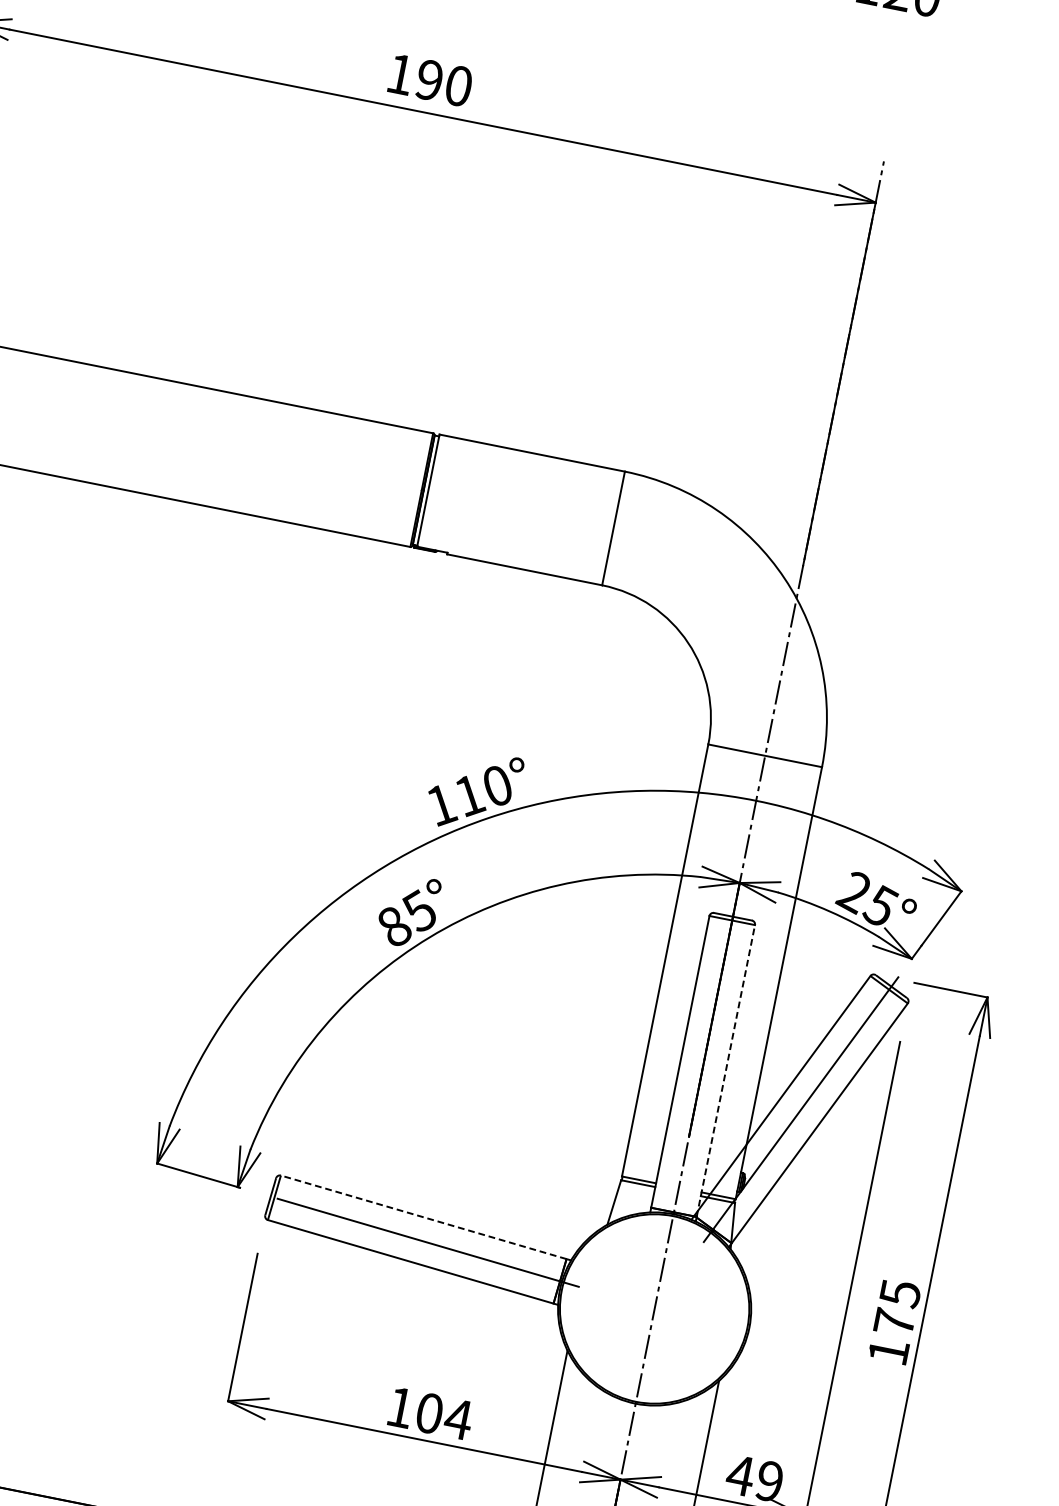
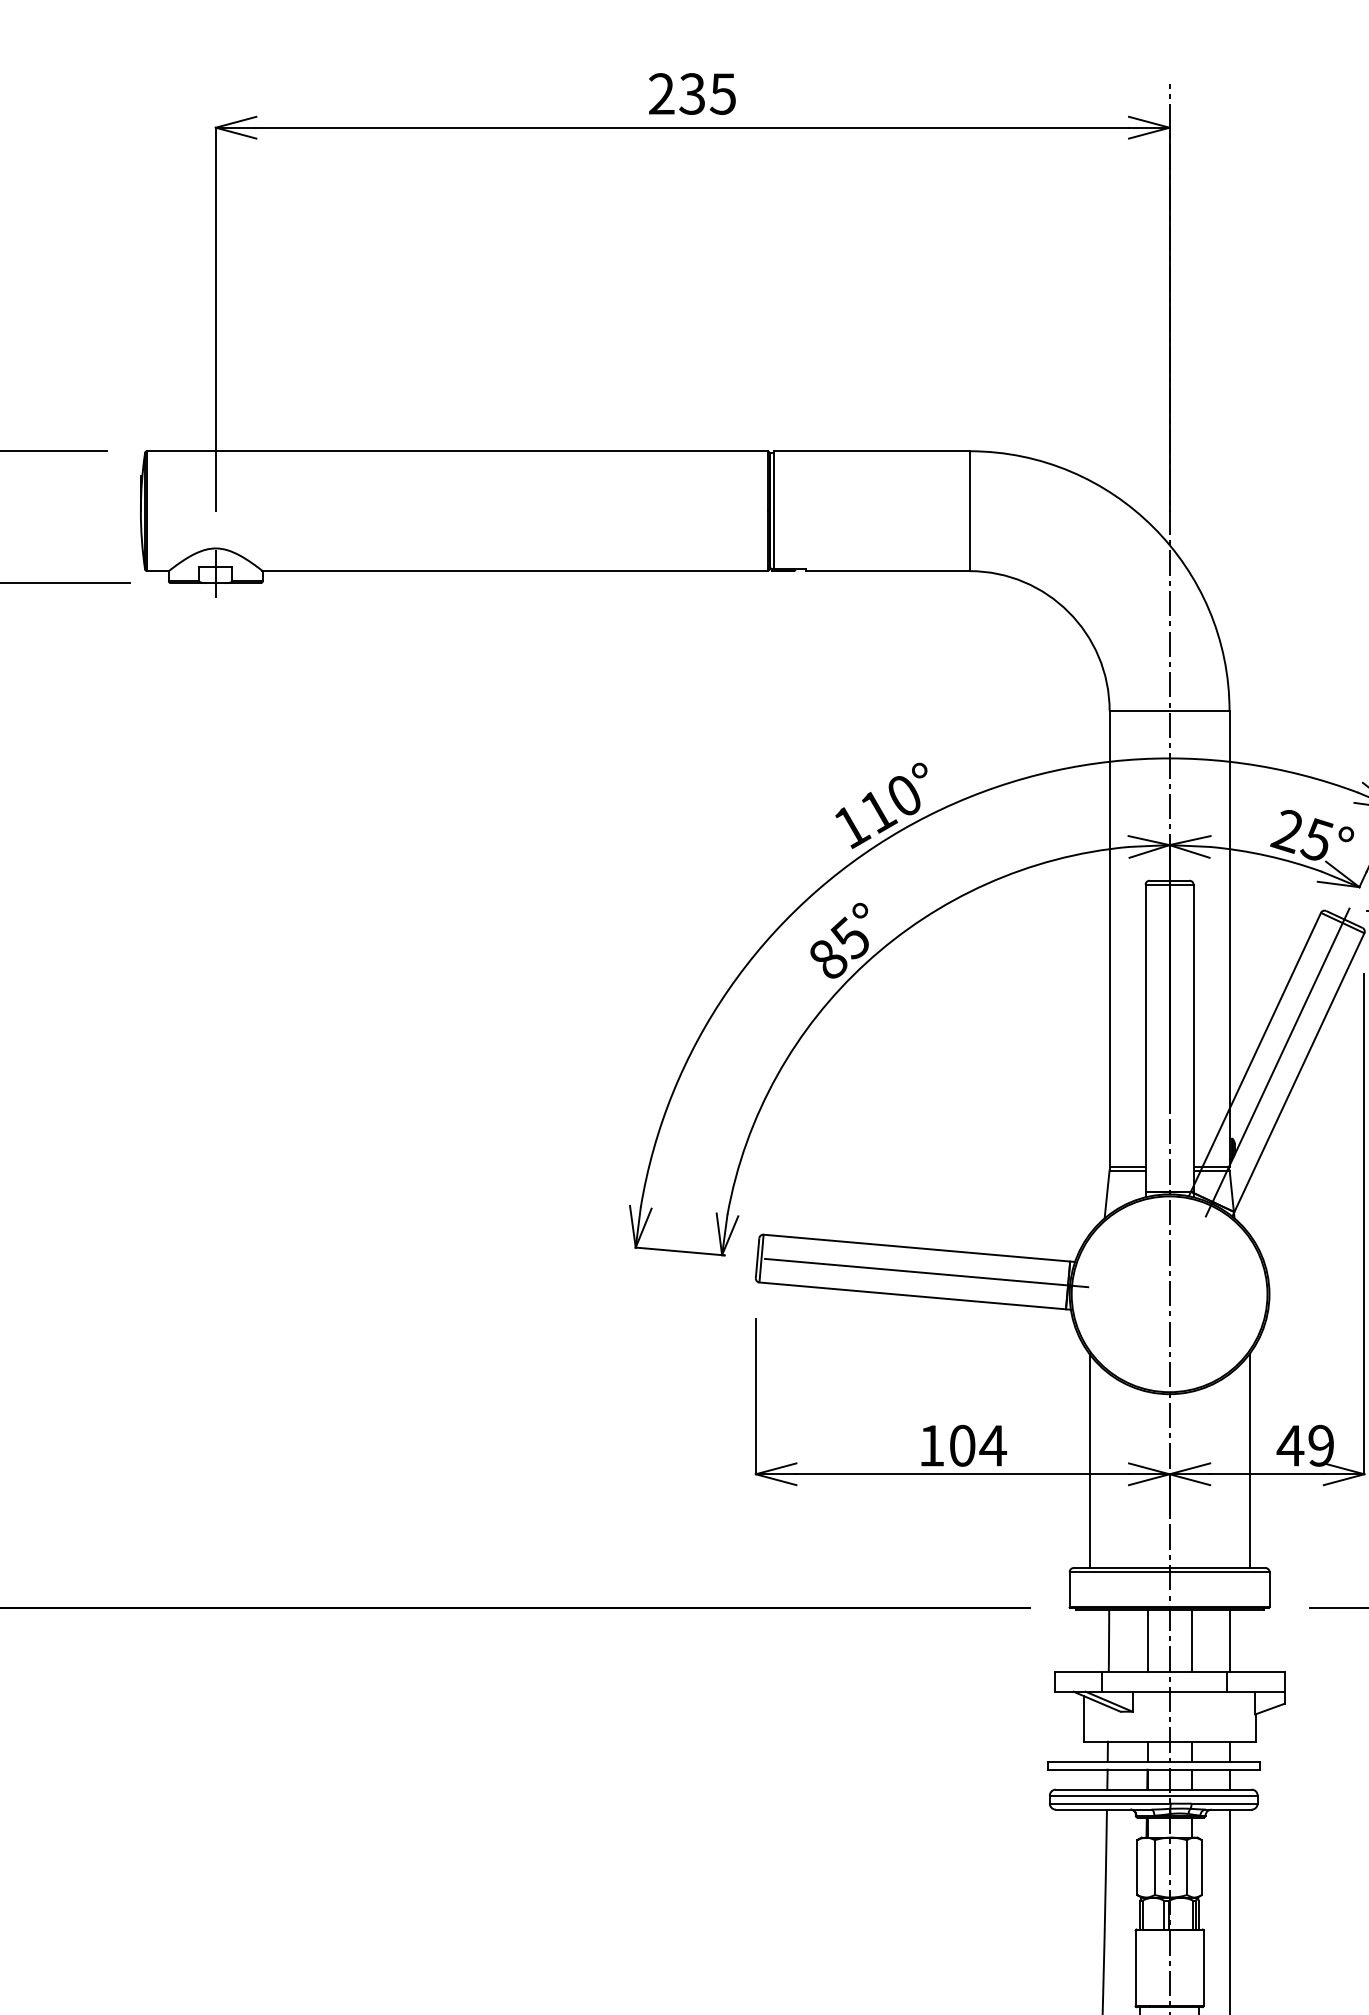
text: (429, 79) -> (692, 93), 190 -> 235
line: (725, 1070) -> (1193, 1038), dashed -> solid
line: (423, 1217) -> (916, 1248), dashed -> solid

